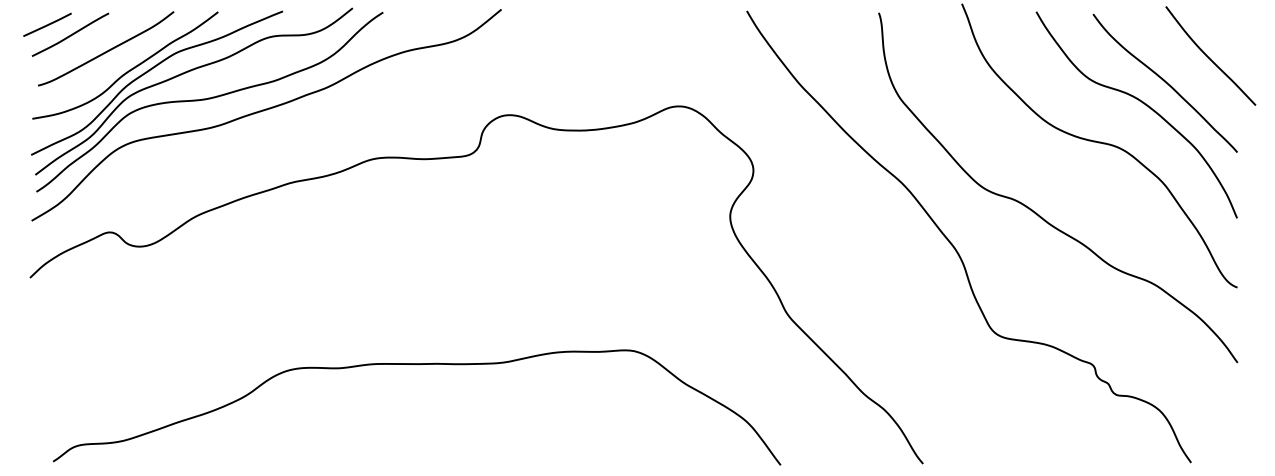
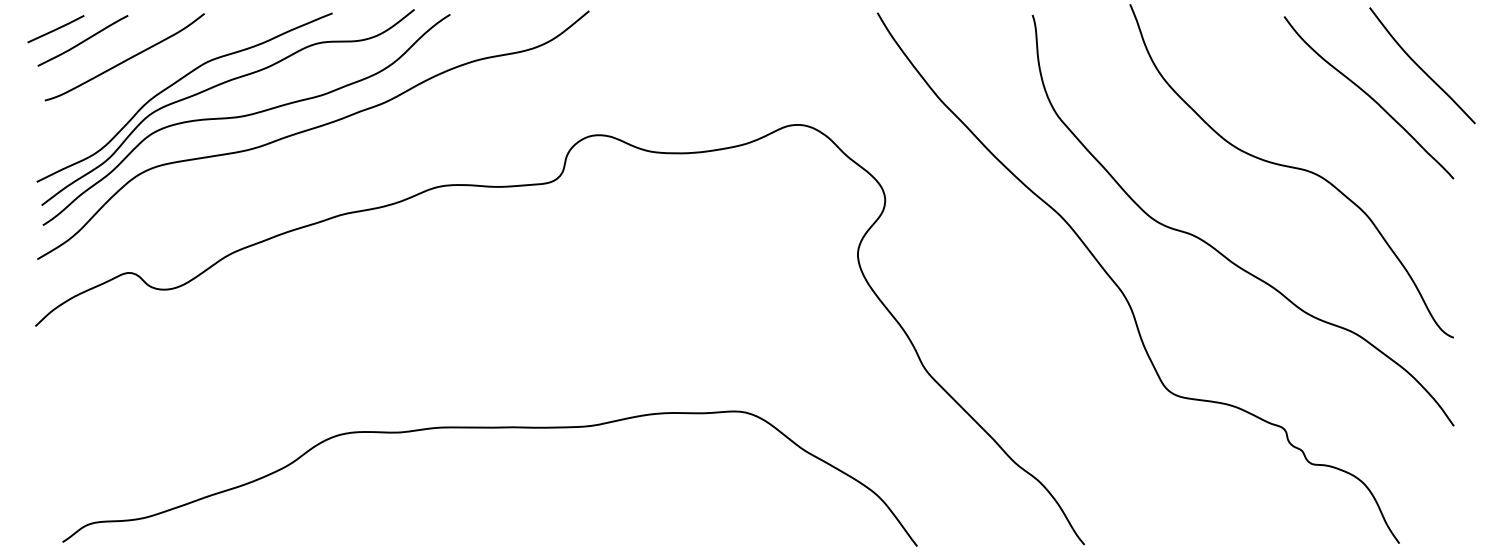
curve: (129, 69) -> (152, 81), removed
curve: (1142, 103) -> (1342, 121), removed

